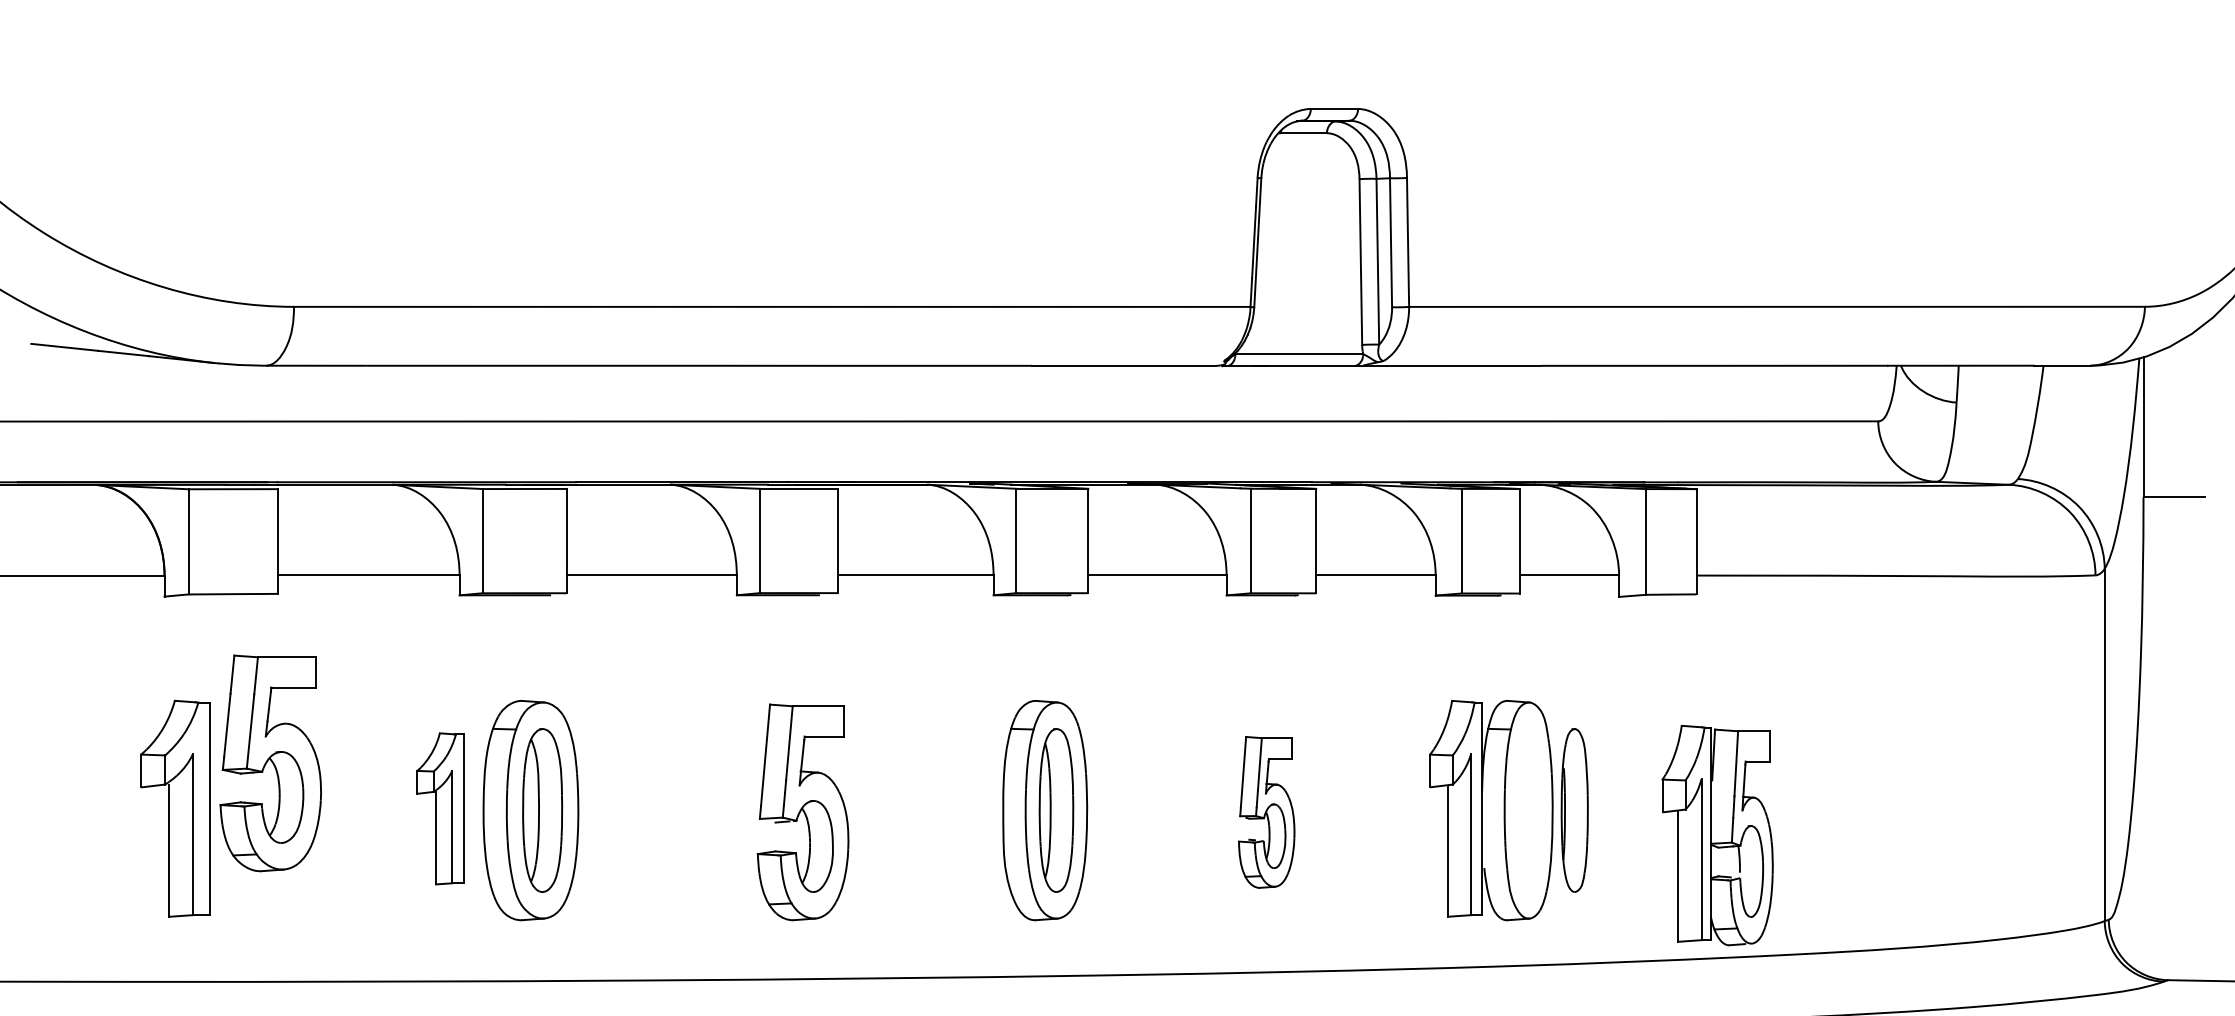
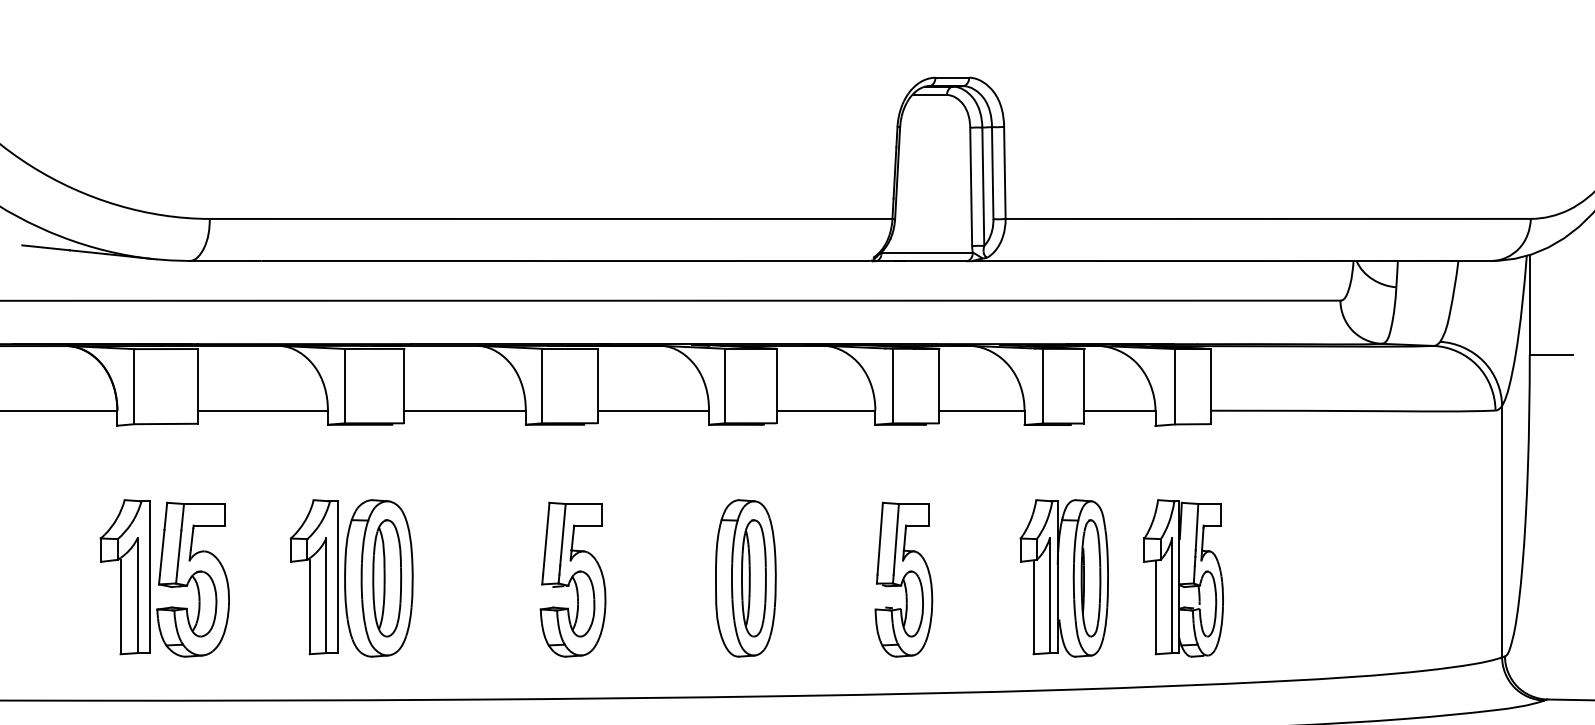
part: (270, 763) -> (192, 579), moved
part: (440, 808) -> (314, 576), size x1.43
part: (1574, 810) -> (1090, 578), moved
part: (1266, 812) -> (903, 579), size x1.43
part: (1717, 835) -> (1183, 578), moved

